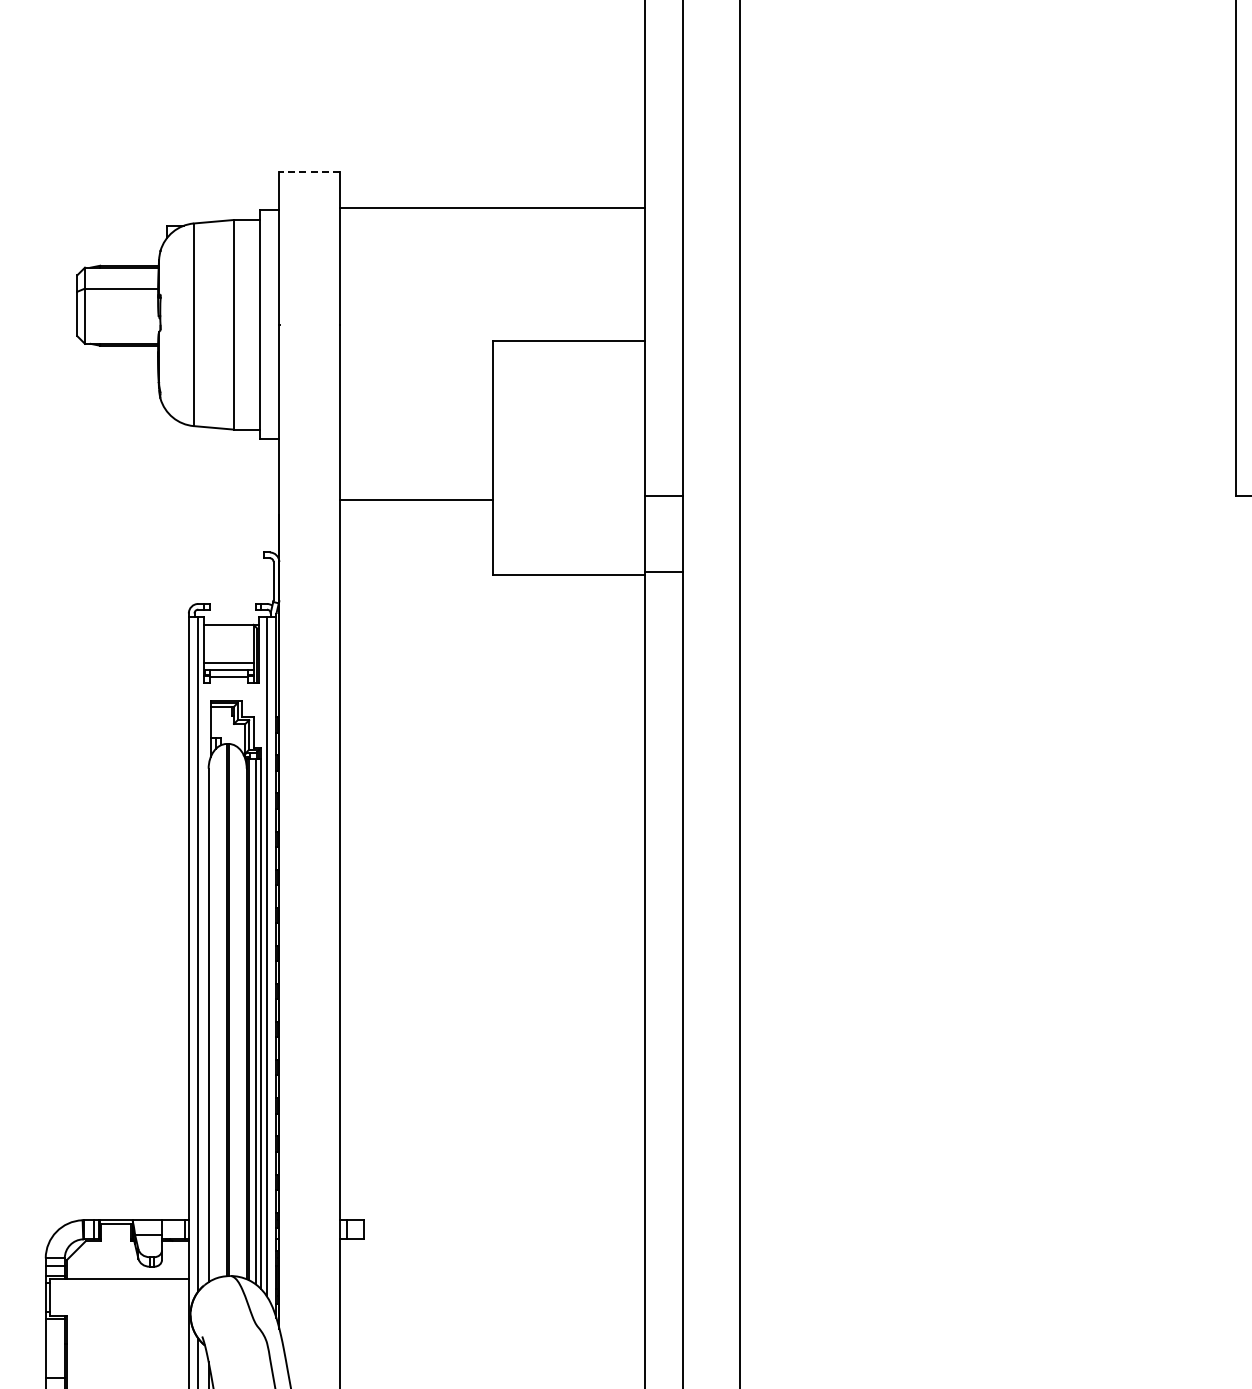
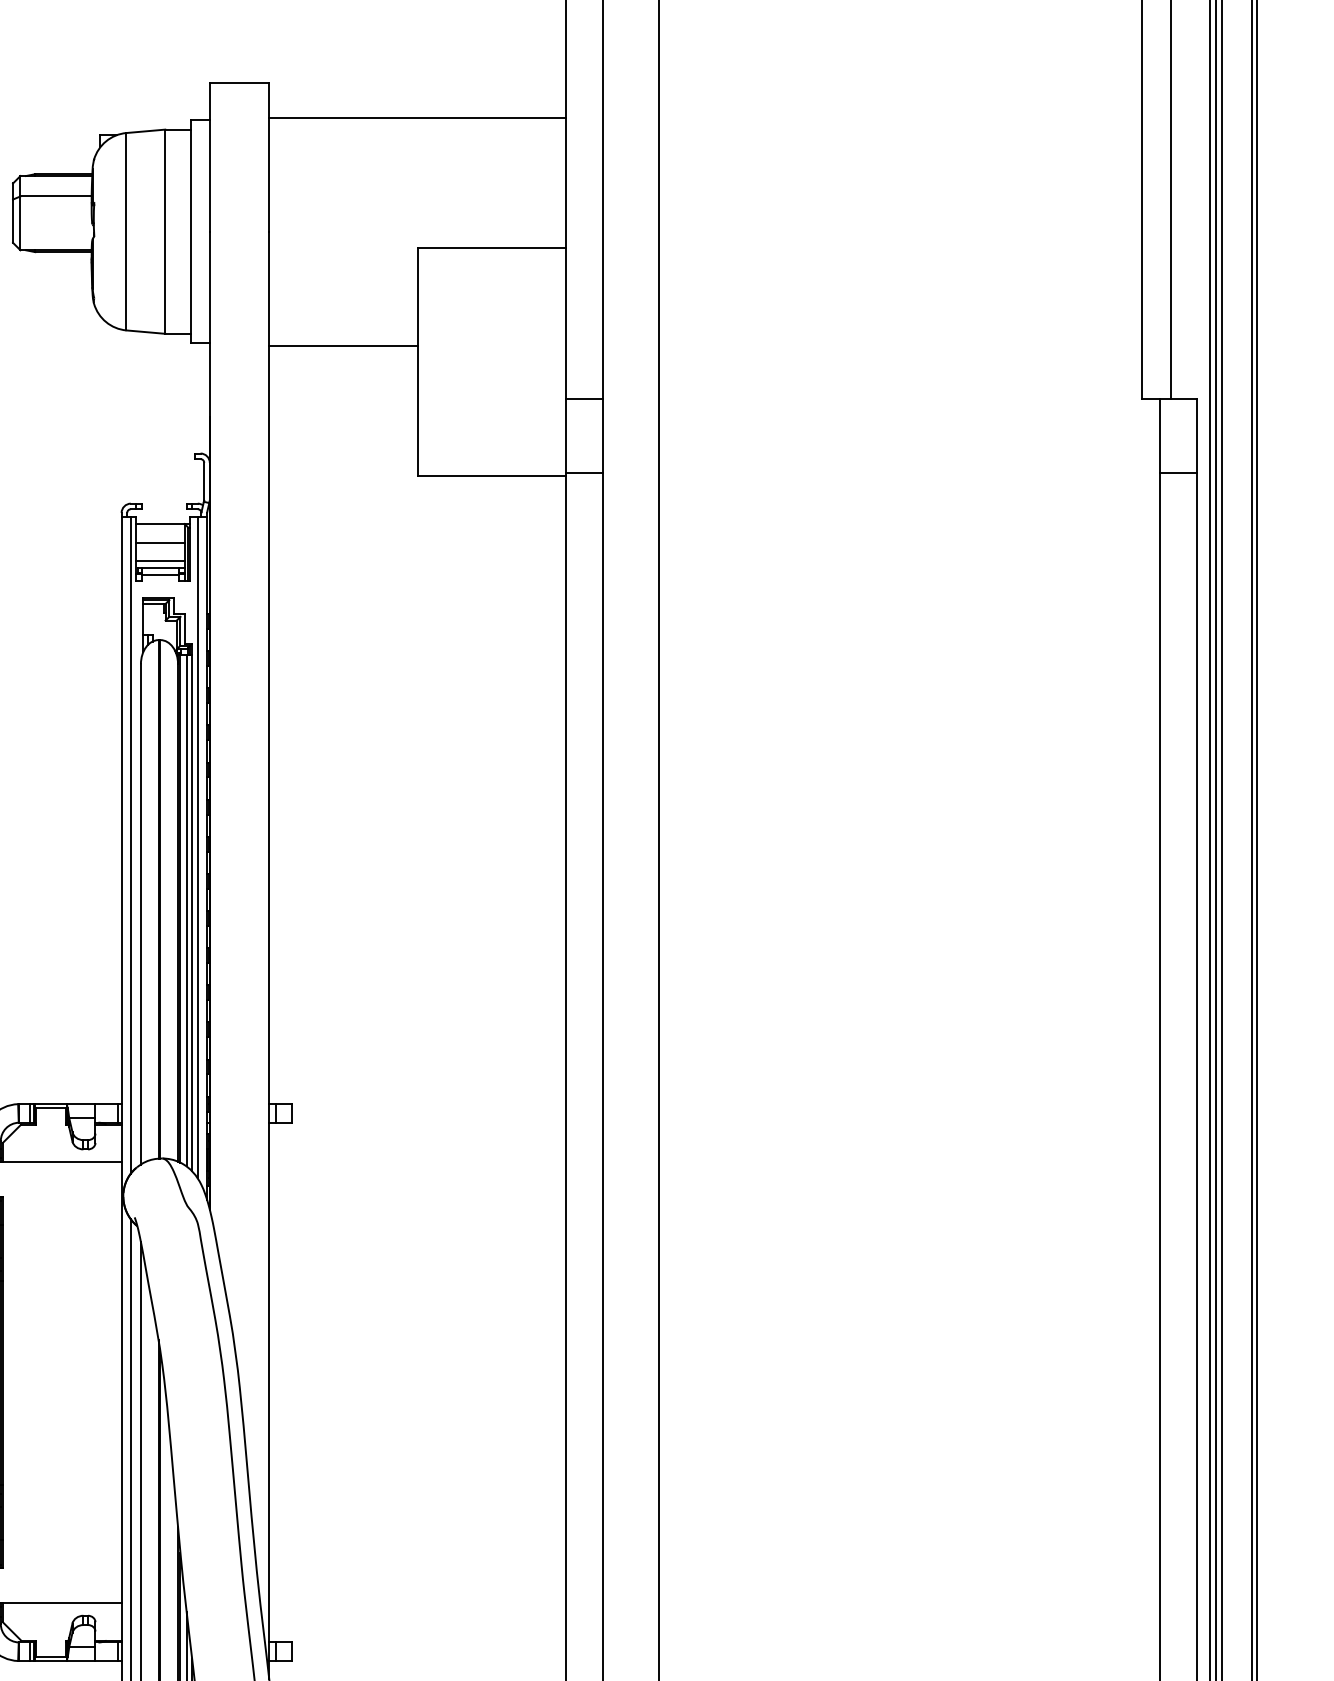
line: (309, 172) -> (239, 83), dashed -> solid
line: (416, 500) -> (343, 345), moved
line: (228, 643) -> (160, 542), added

